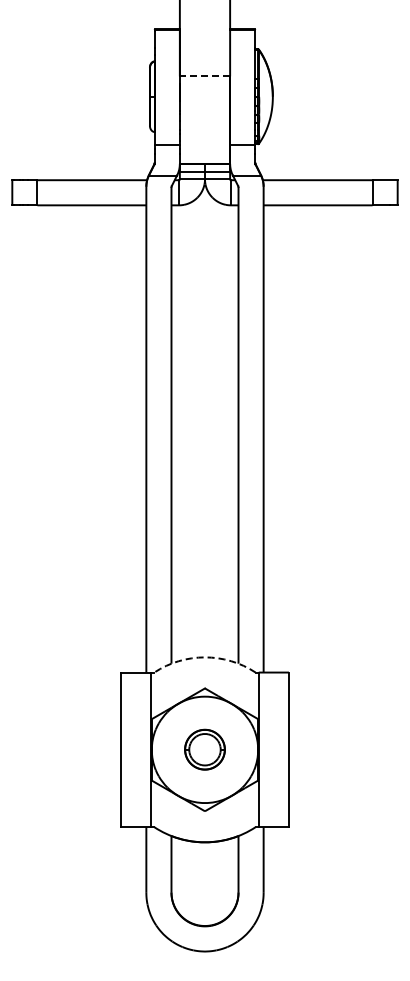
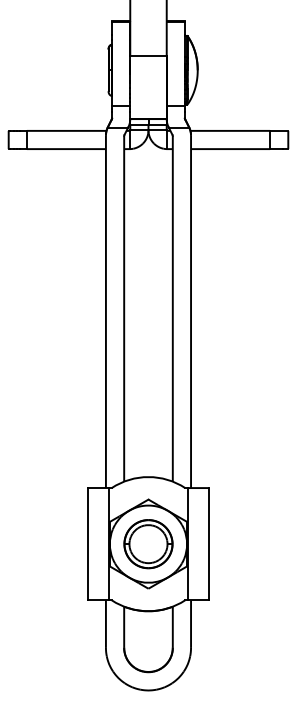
line: (204, 76) -> (148, 55), dashed -> solid
arc: (205, 657) -> (148, 477), dashed -> solid
part: (204, 749) -> (148, 543), size x1.67

